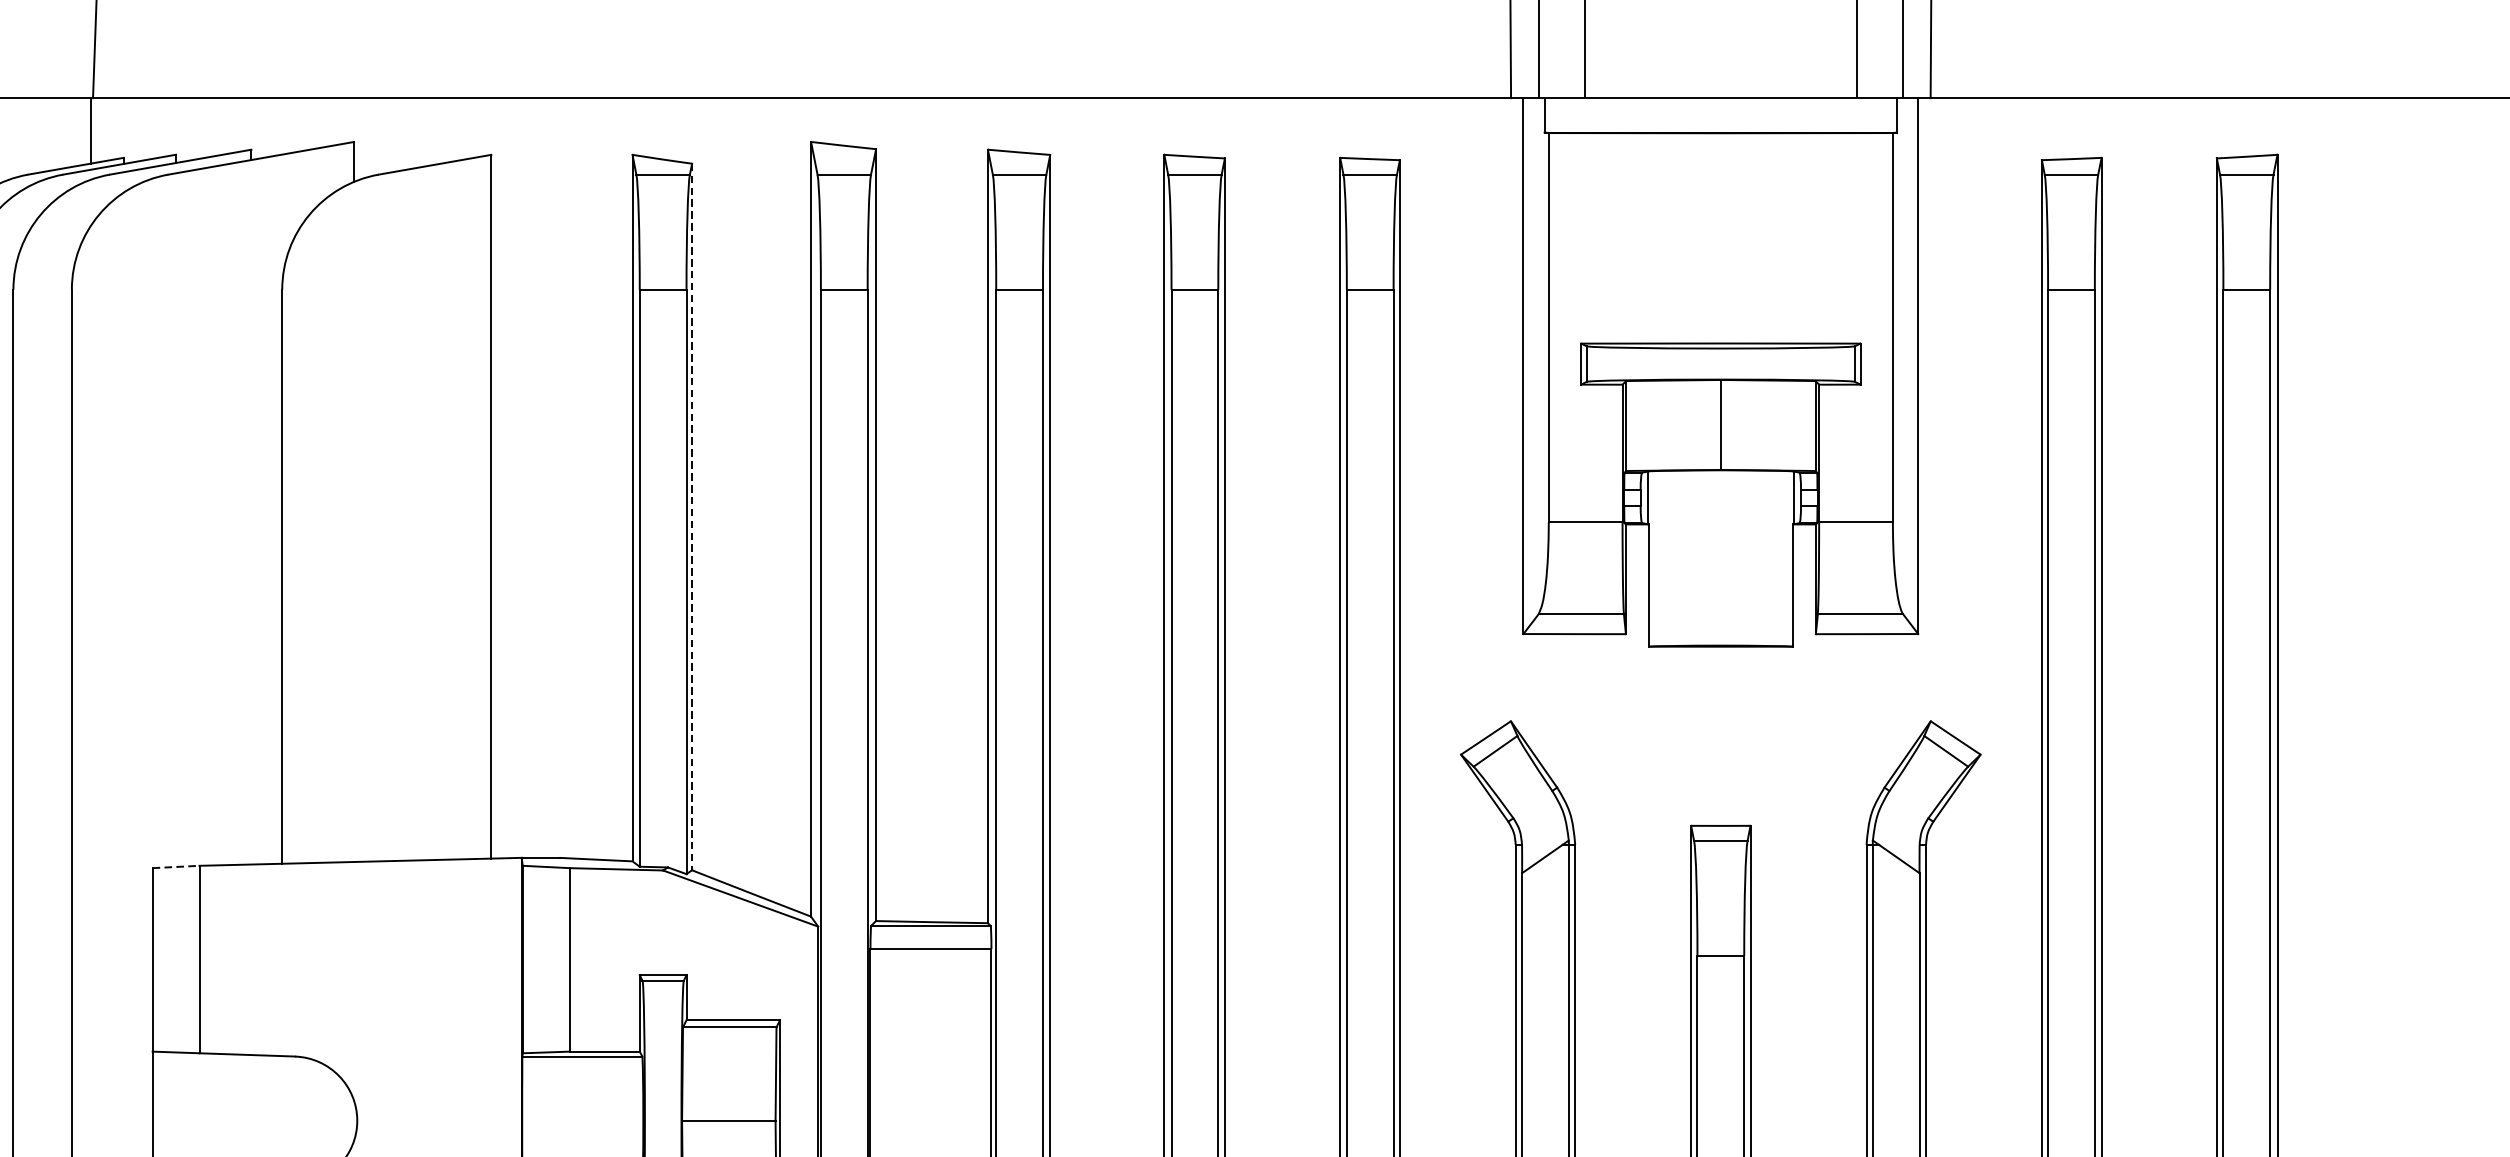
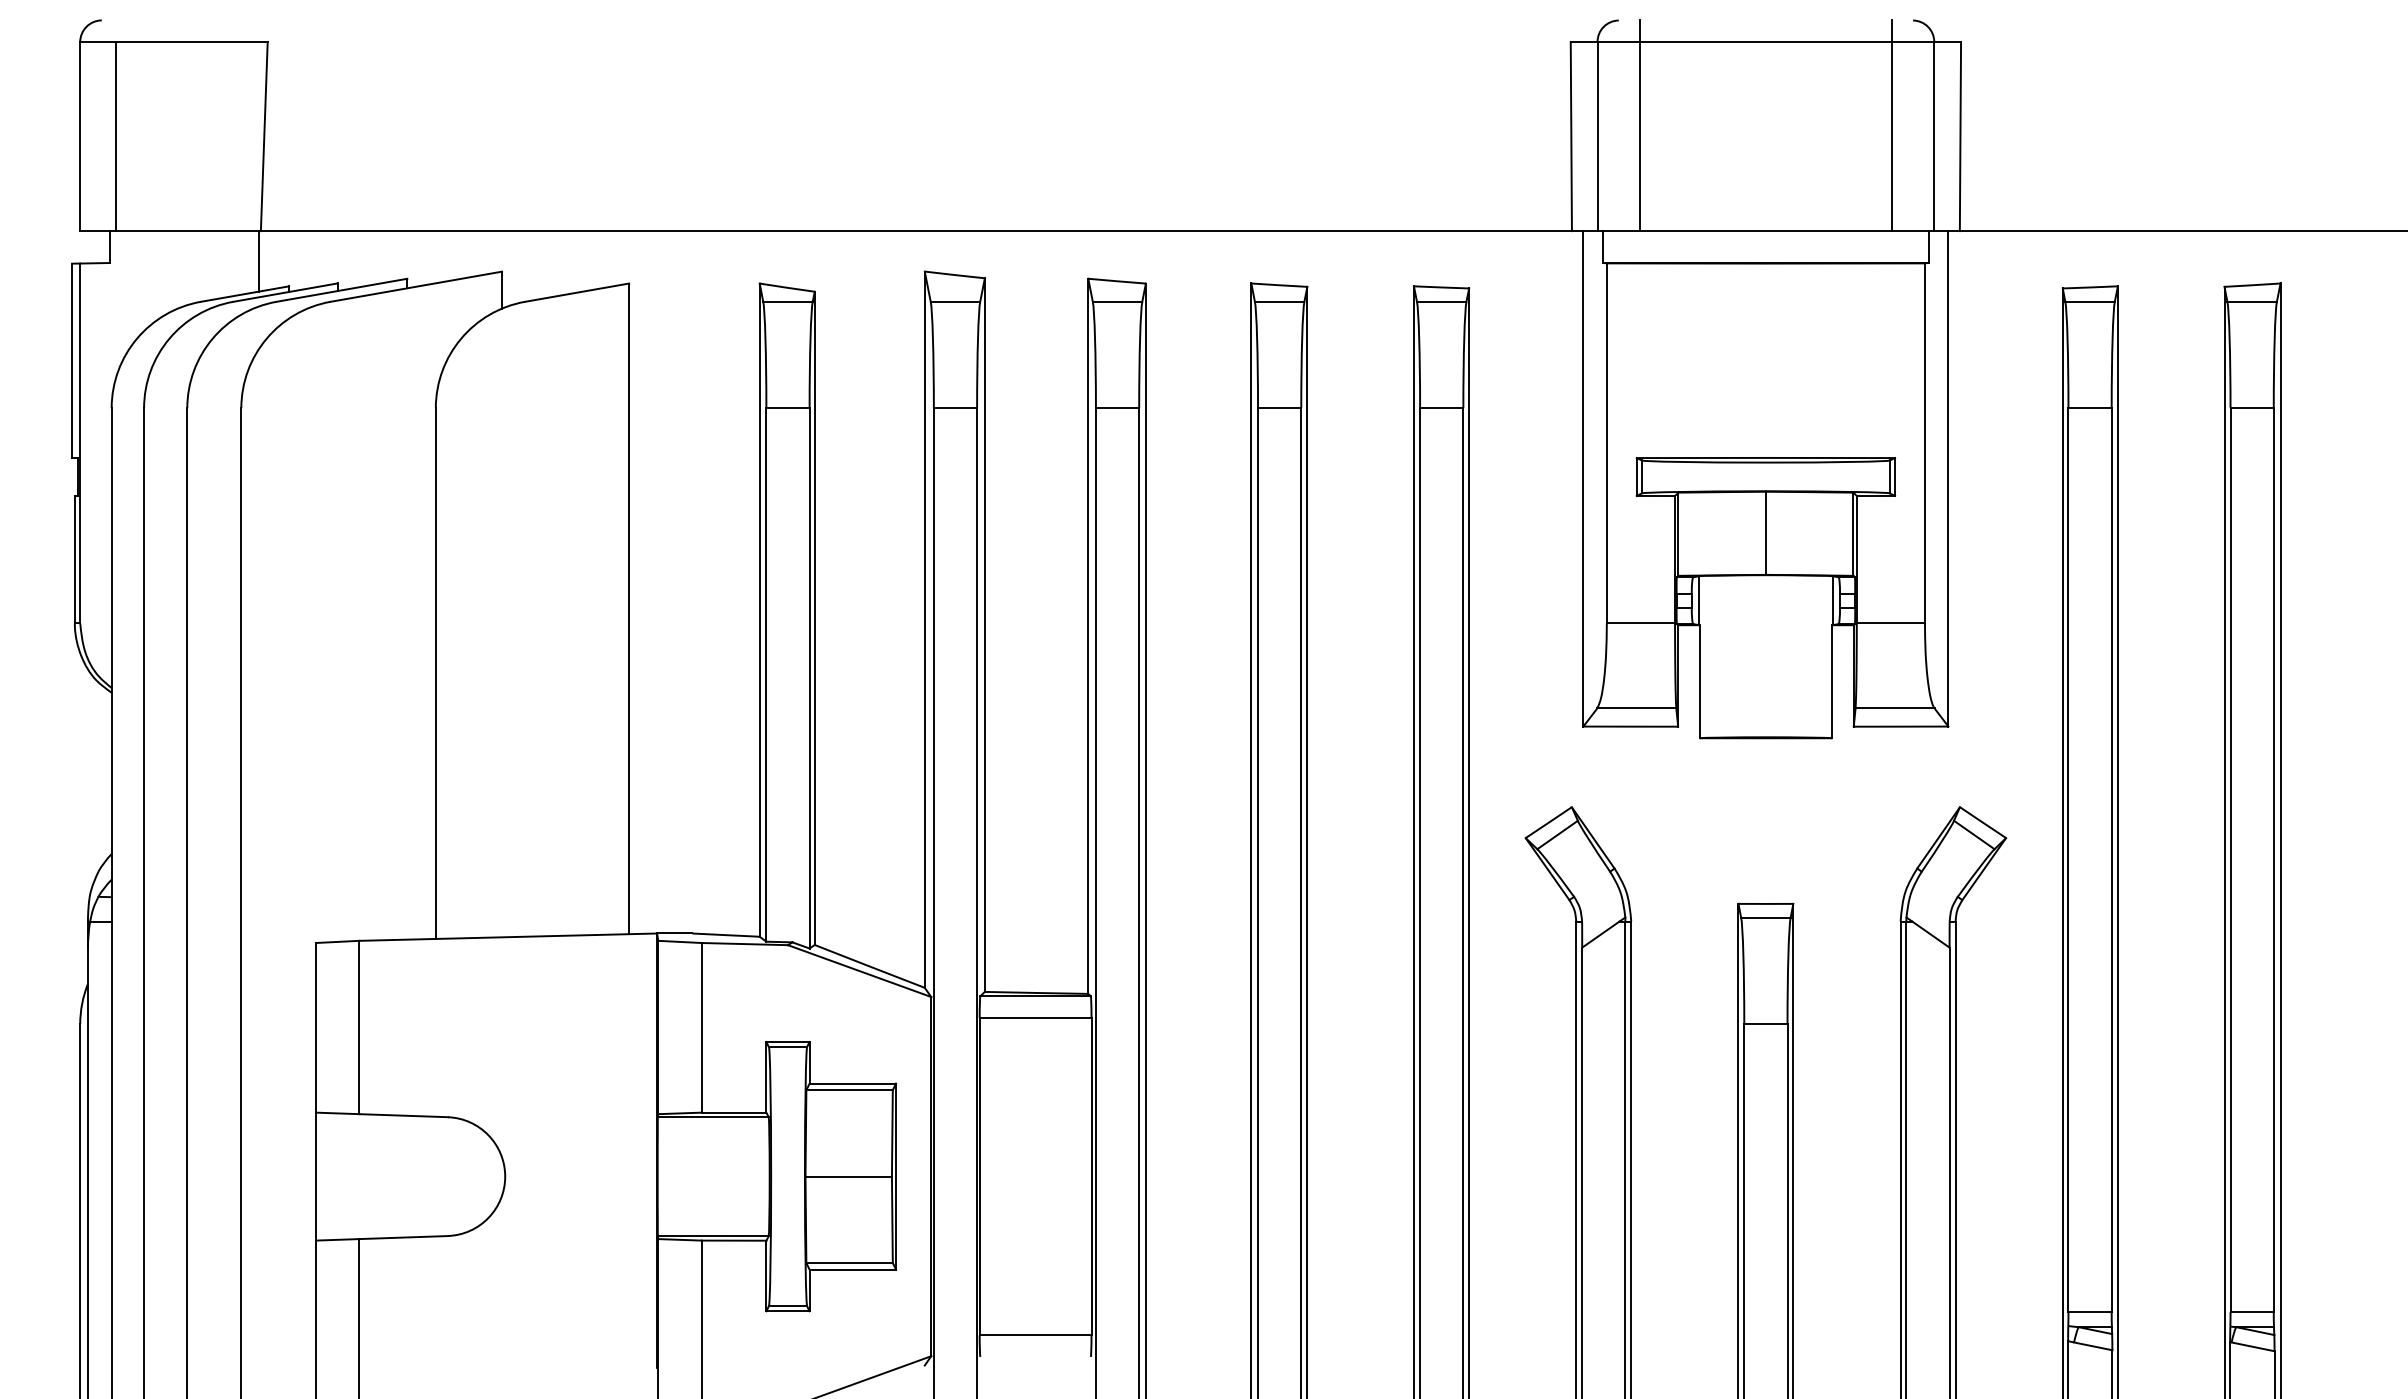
line: (691, 517) -> (814, 618), dashed -> solid
line: (175, 866) -> (337, 941), dashed -> solid

